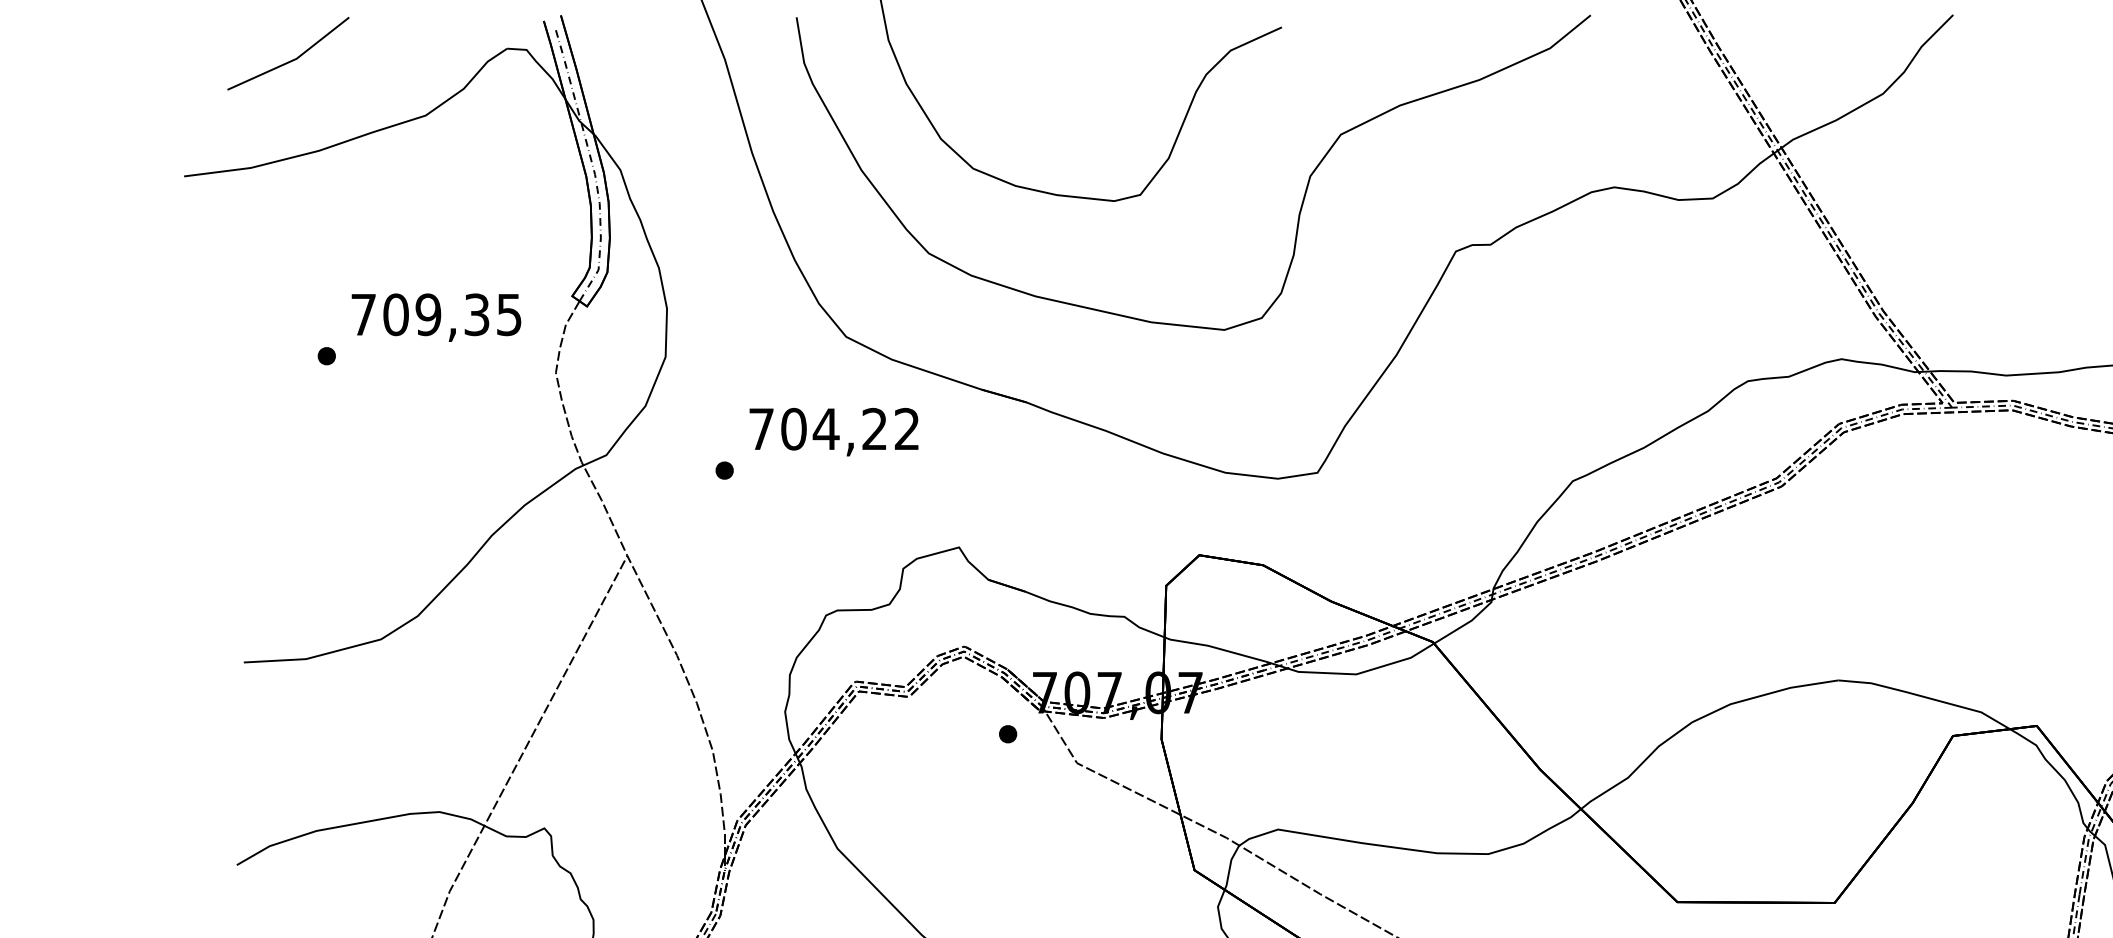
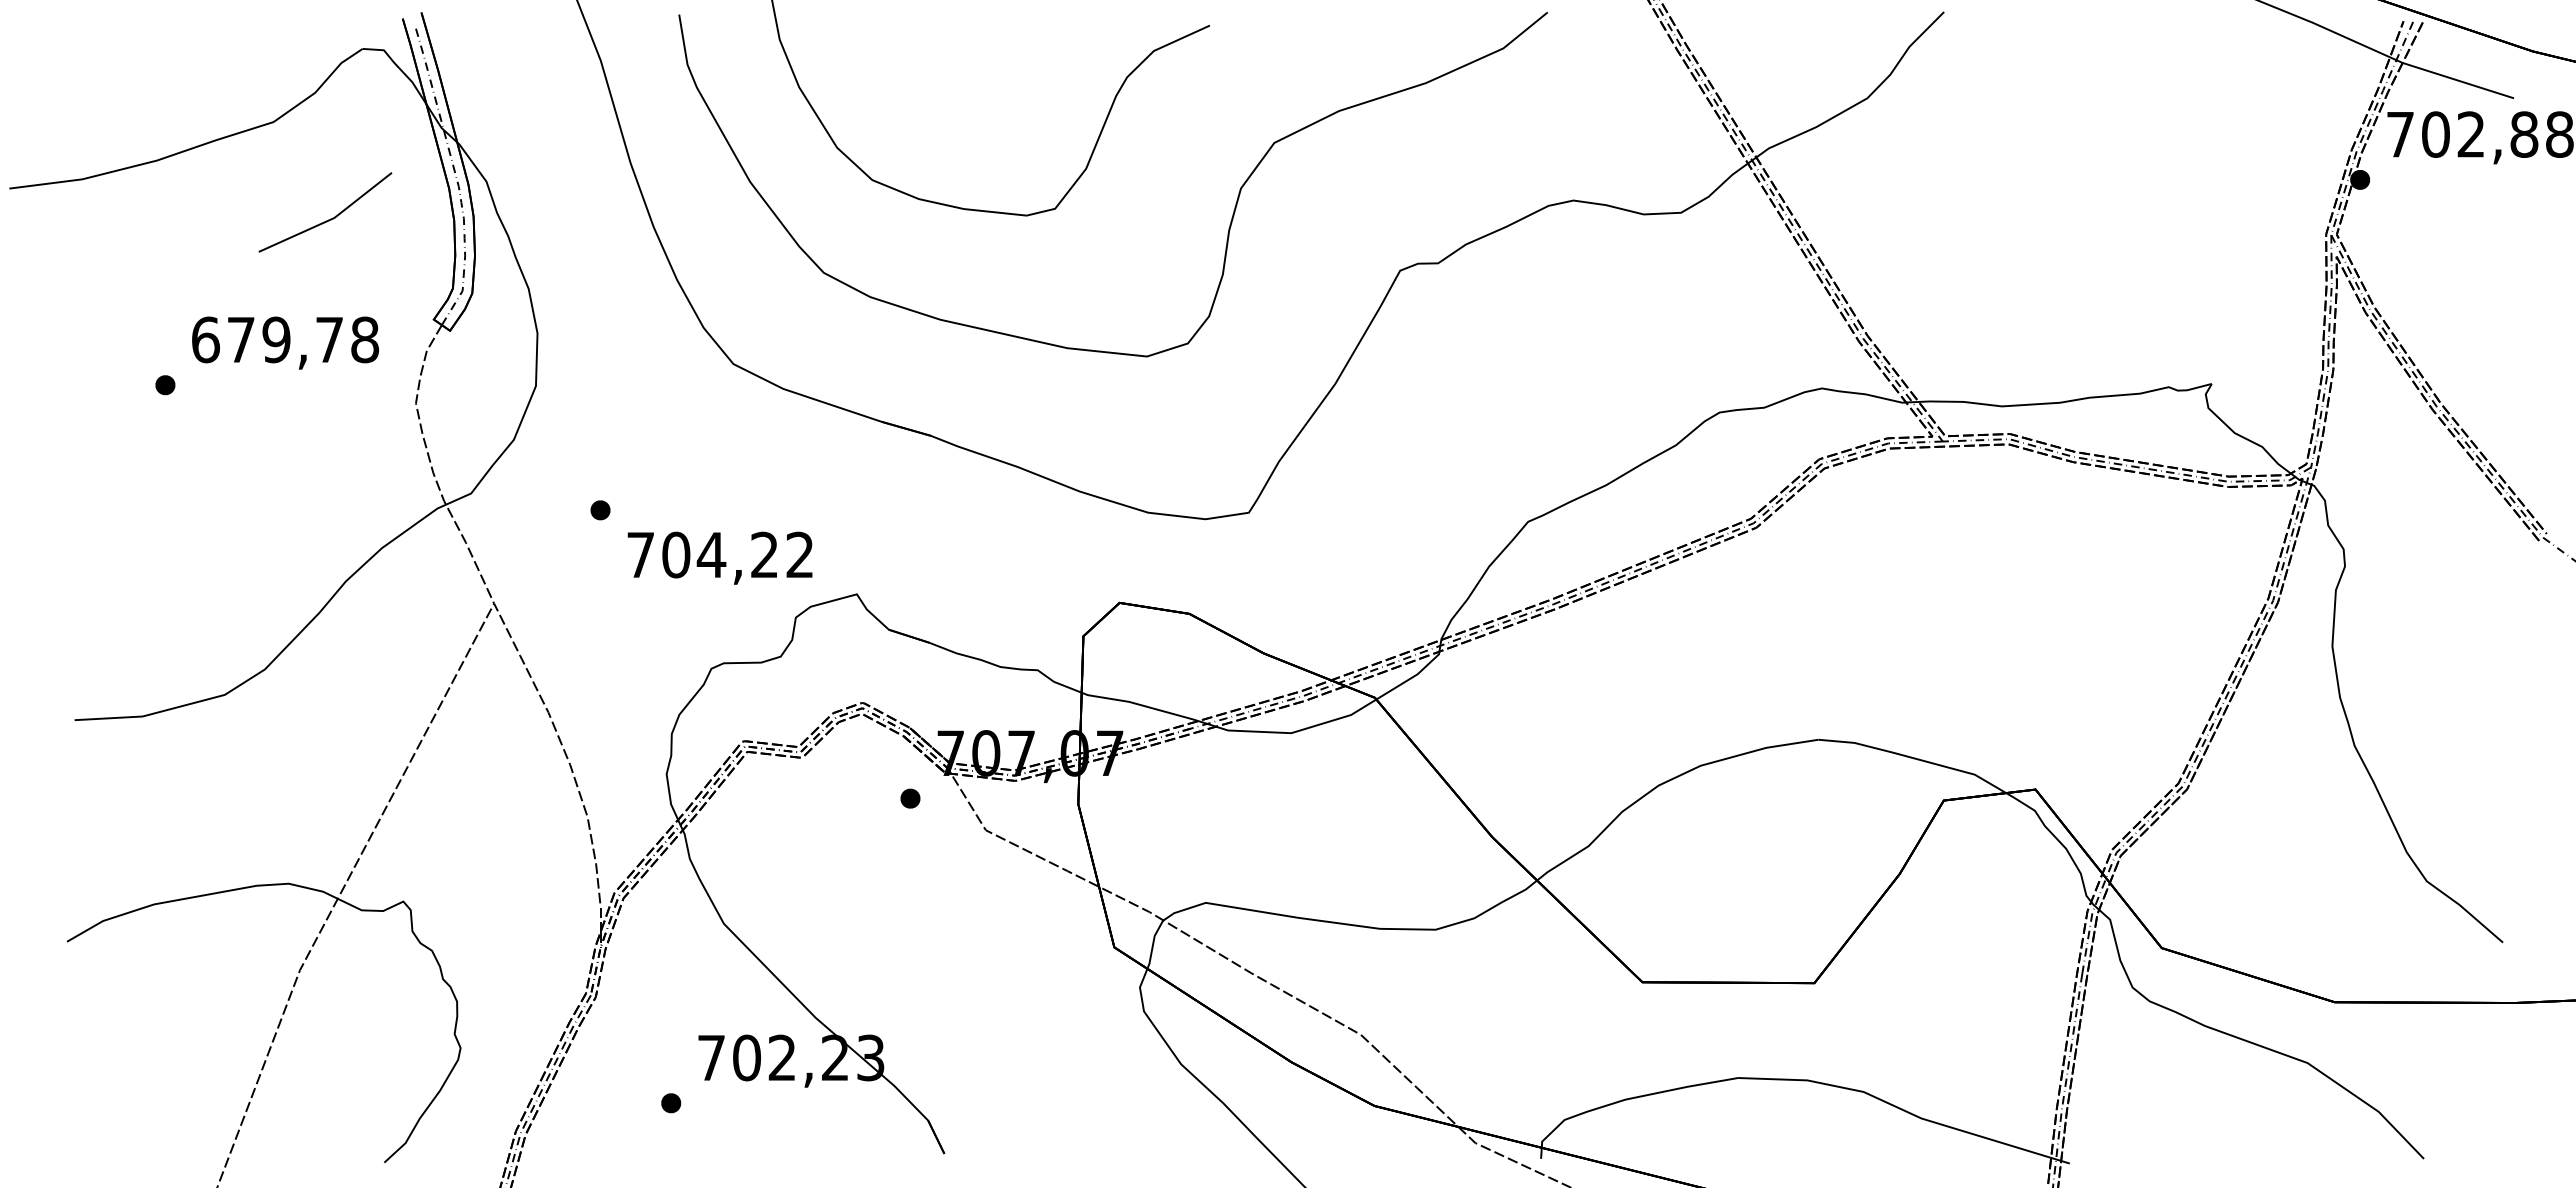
line: (291, 60) -> (328, 219), moved
text: (436, 314) -> (285, 339), 709,35 -> 679,78
text: (833, 431) -> (719, 557), moved

